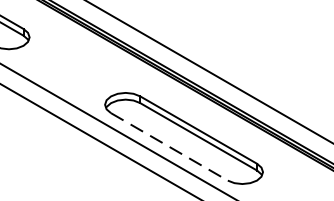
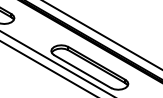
line: (169, 146) -> (82, 71), dashed -> solid

